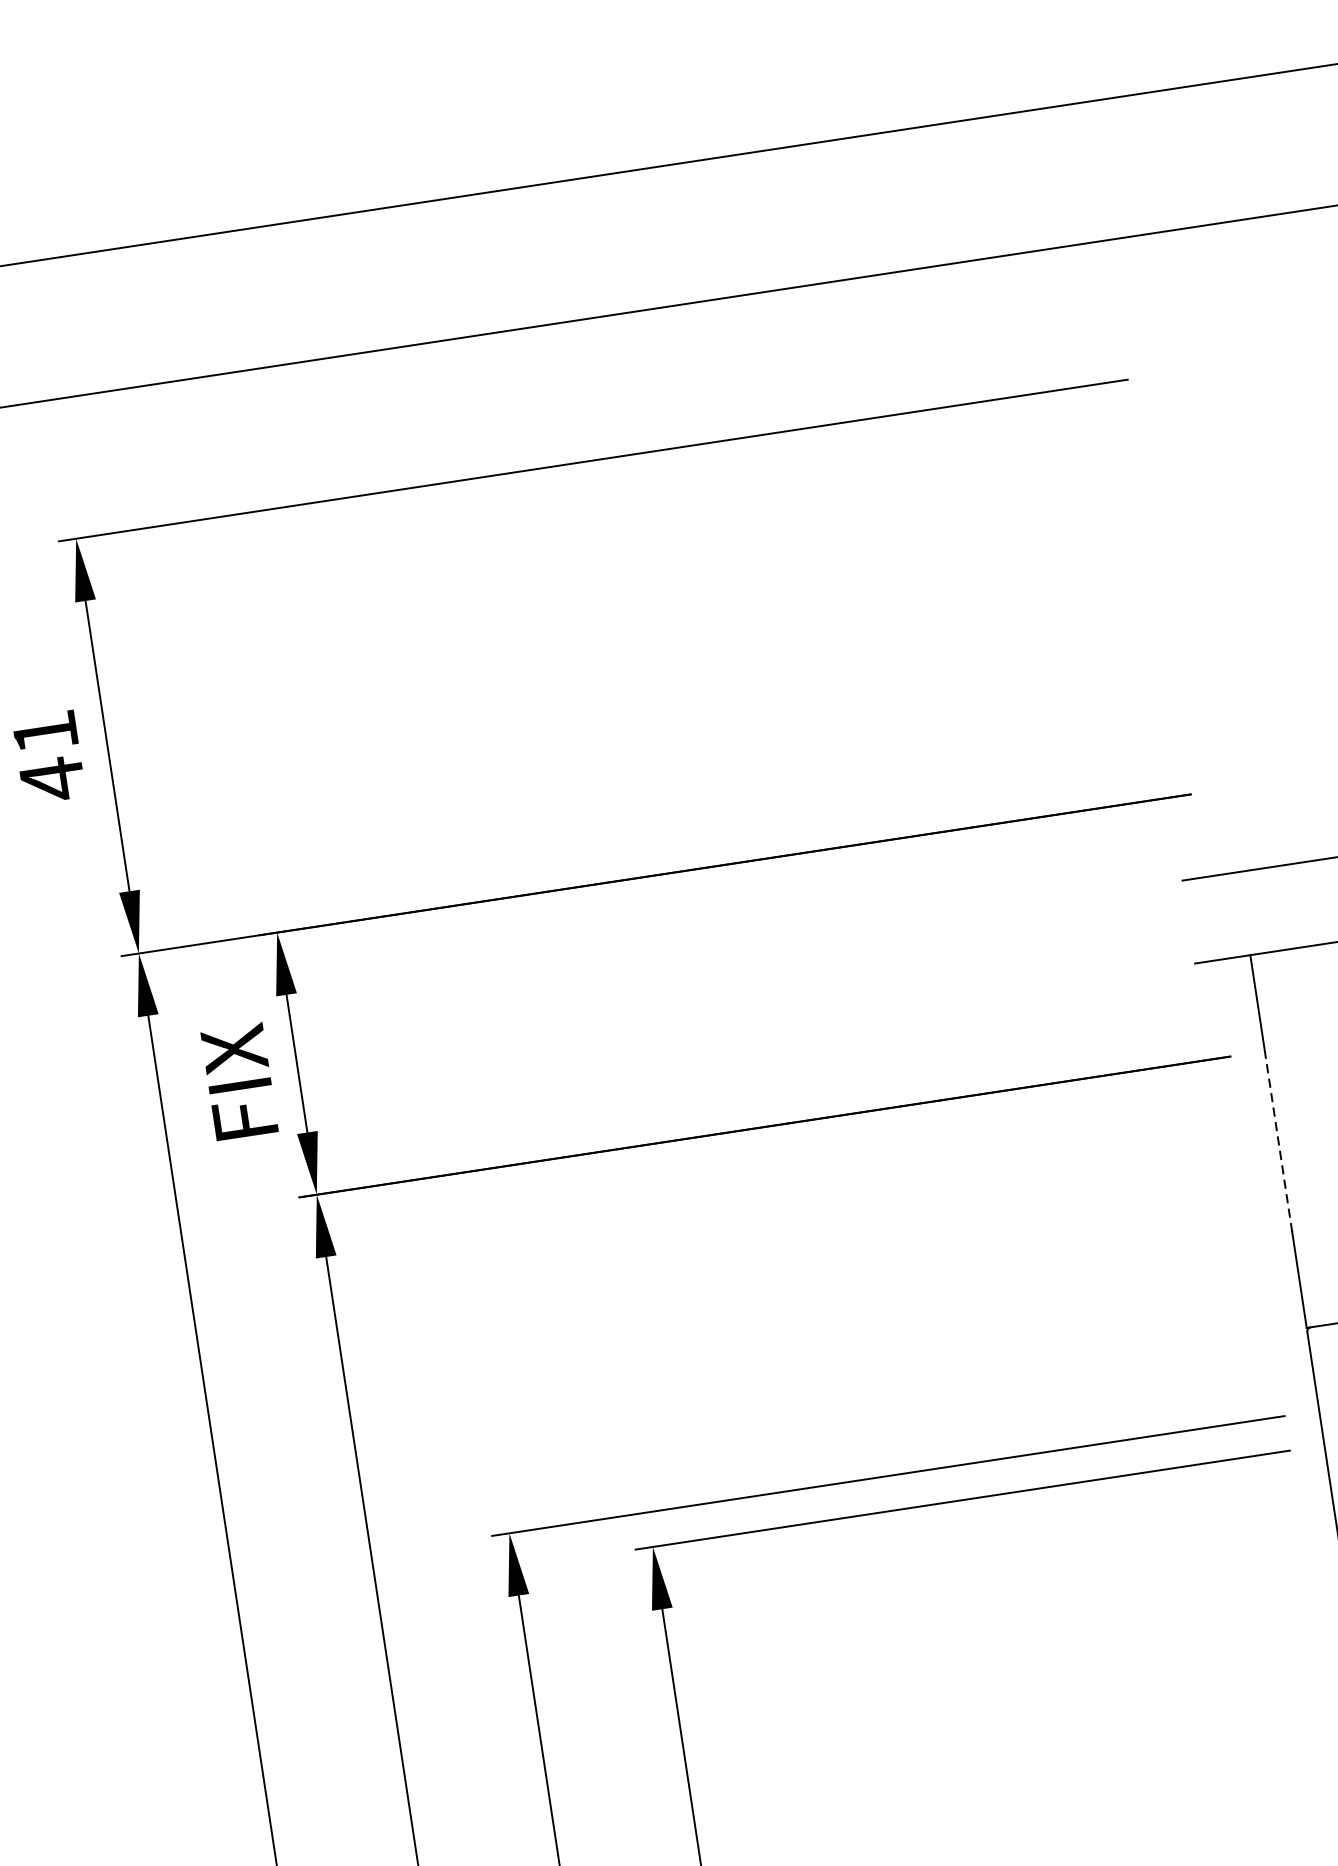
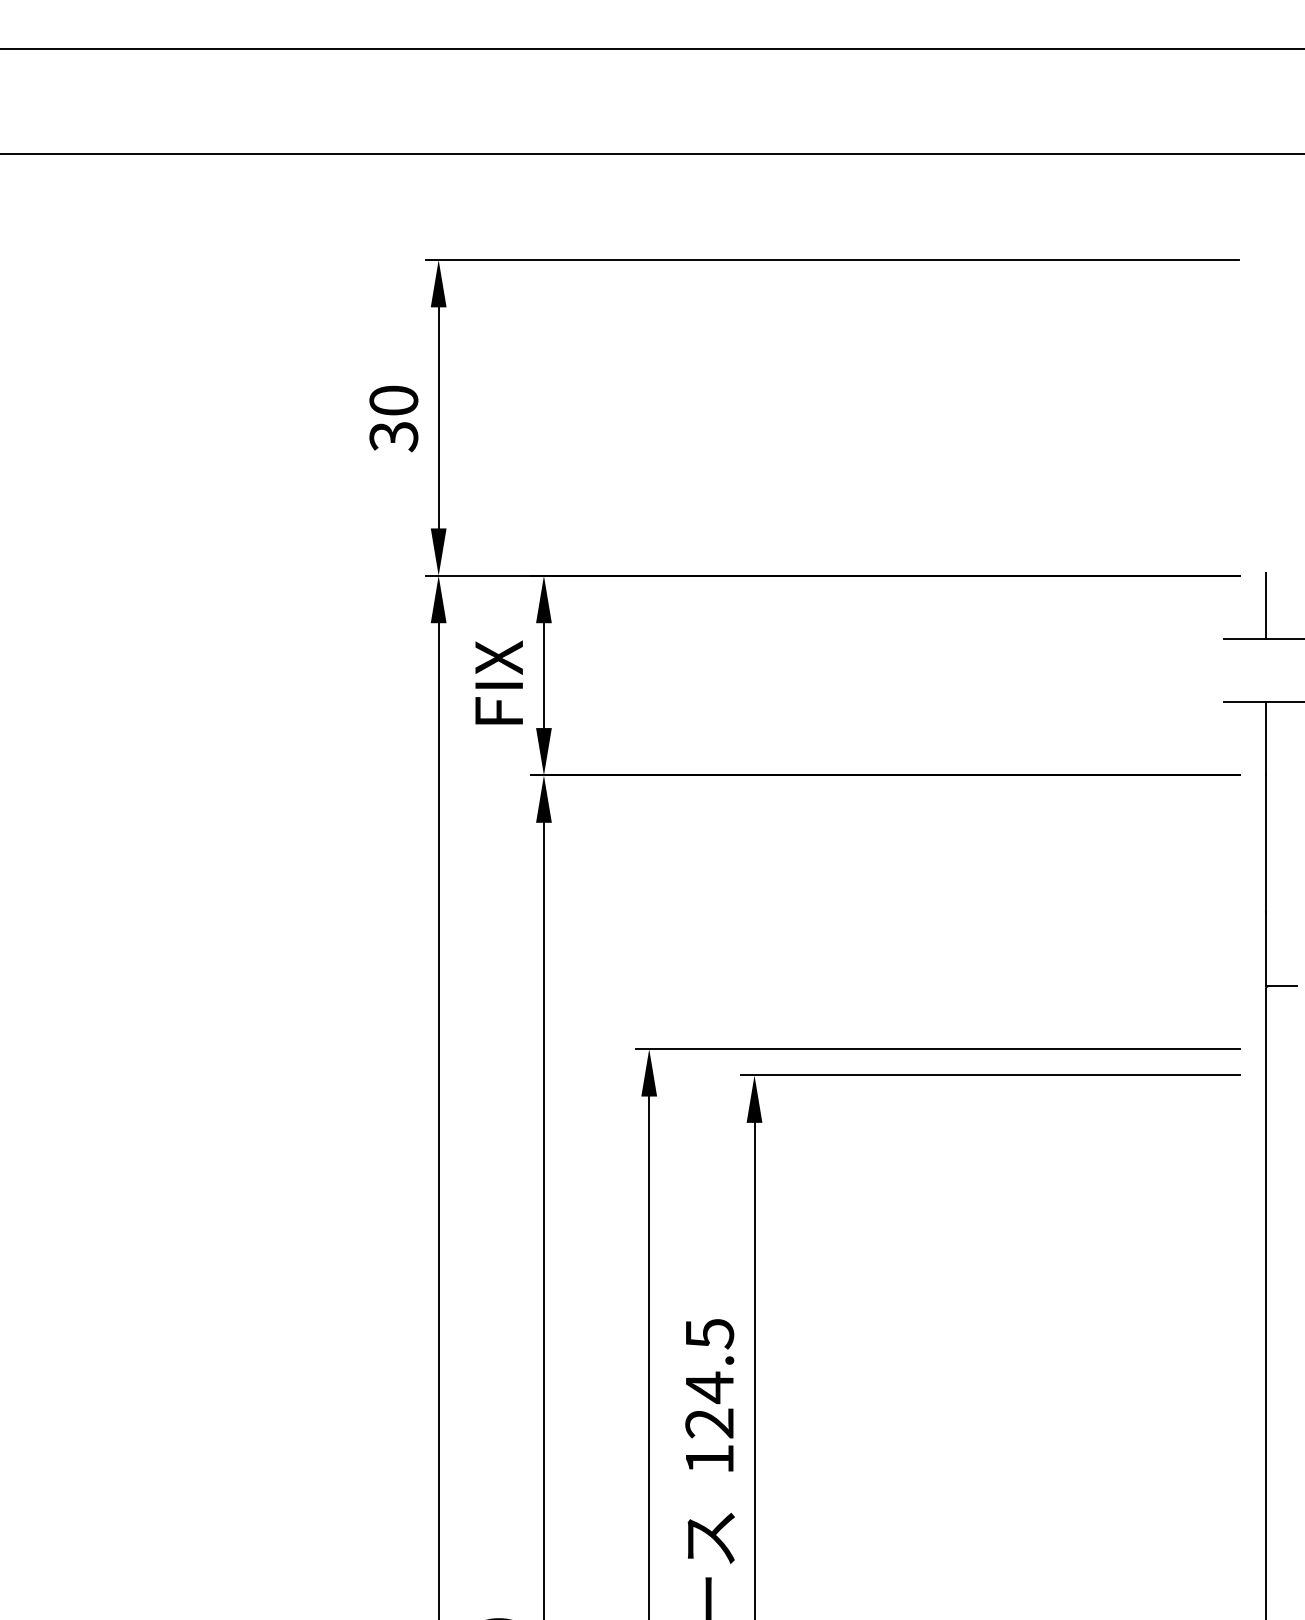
text: (48, 757) -> (393, 419), 41 -> 30
line: (1230, 828) -> (1265, 605), added
line: (1278, 1142) -> (1265, 844), dashed -> solid

